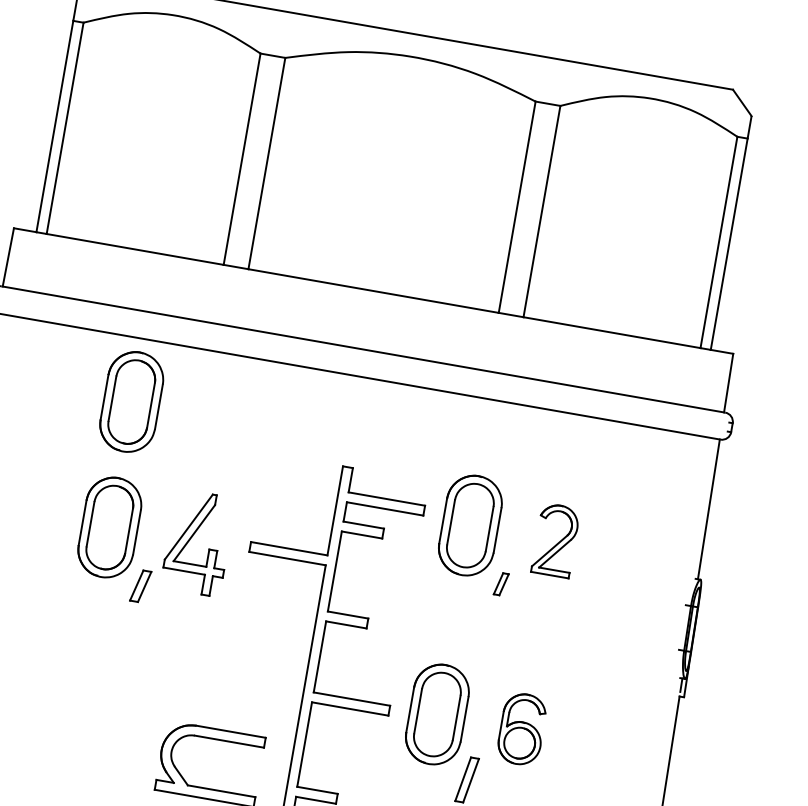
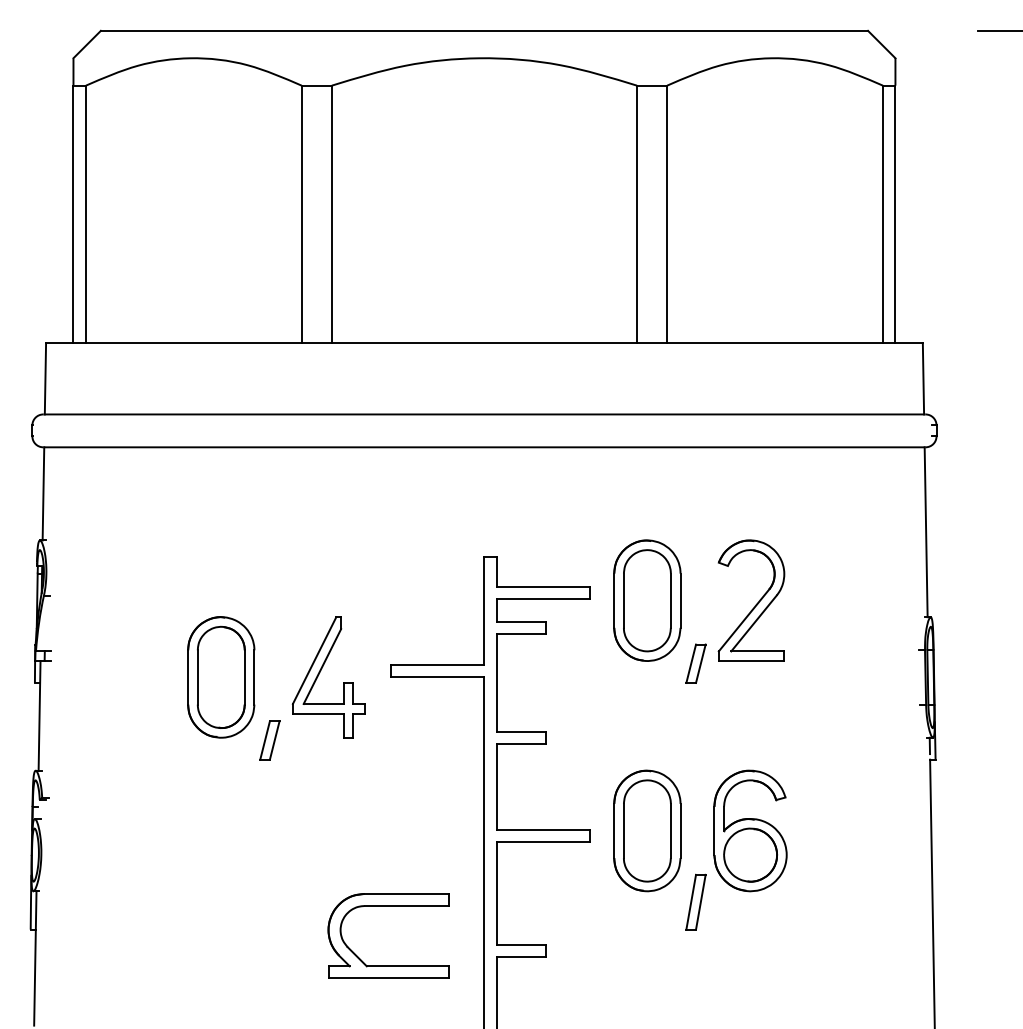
part: (131, 402) -> (221, 524), removed
part: (555, 540) -> (751, 600), size x1.43
part: (500, 584) -> (695, 663), size x1.43
part: (522, 728) -> (750, 830), size x1.43

